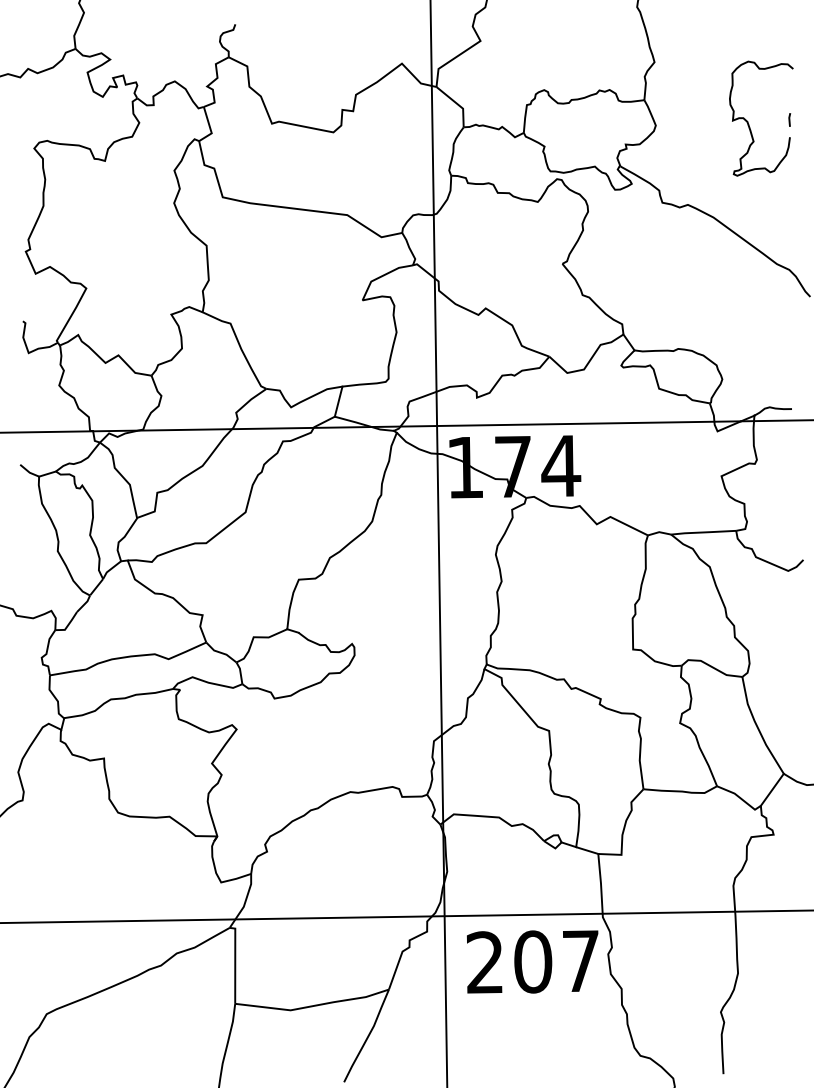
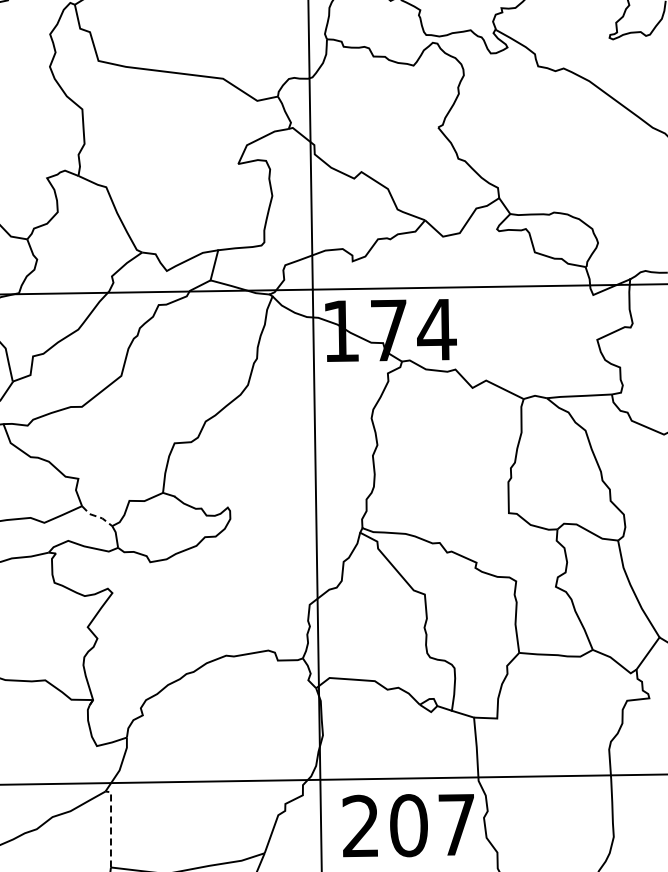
line: (221, 652) -> (97, 516), solid -> dashed
line: (235, 962) -> (111, 826), solid -> dashed

